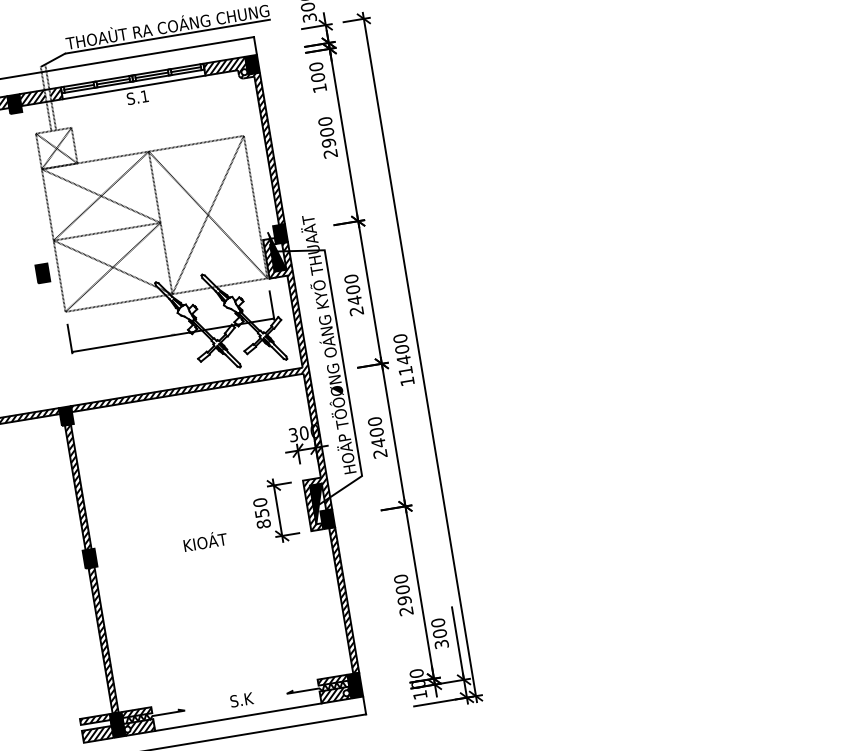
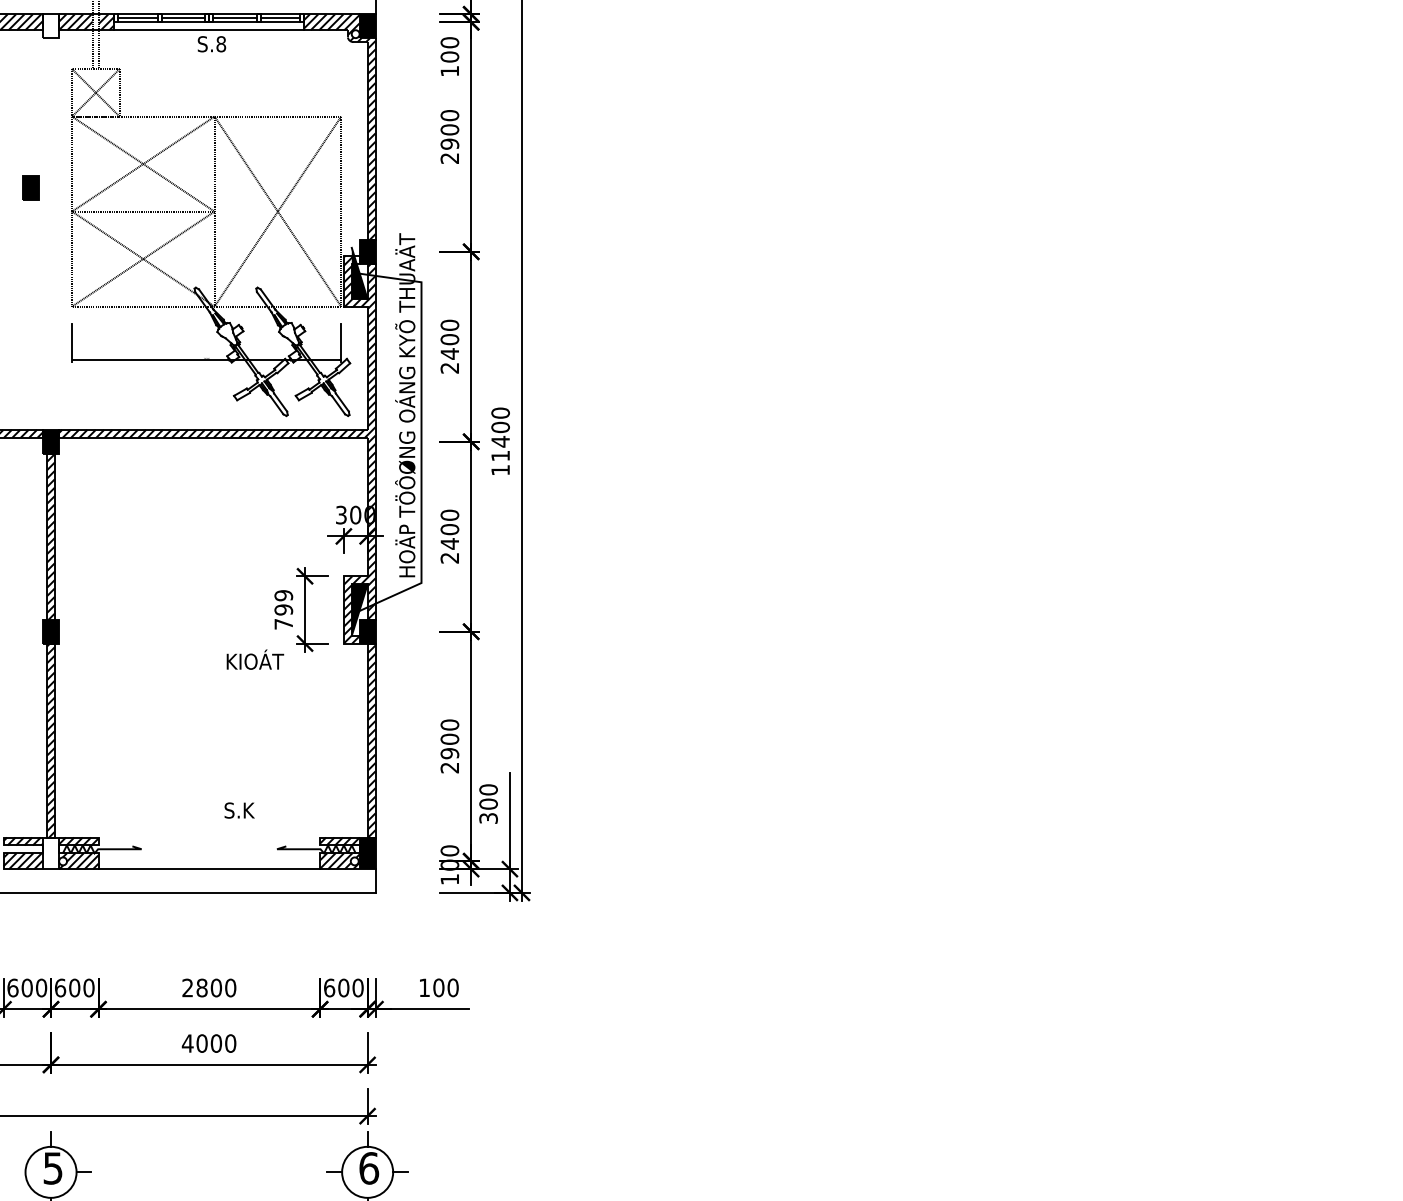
text: (145, 96) -> (221, 44), S.1 -> S.8
fill: (14, 104) -> (50, 26), removed
part: (42, 273) -> (30, 187), moved
text: (261, 513) -> (283, 609), 850 -> 799
text: (205, 540) -> (255, 659), moved
text: (241, 699) -> (239, 810), moved
fill: (117, 725) -> (50, 853), removed

